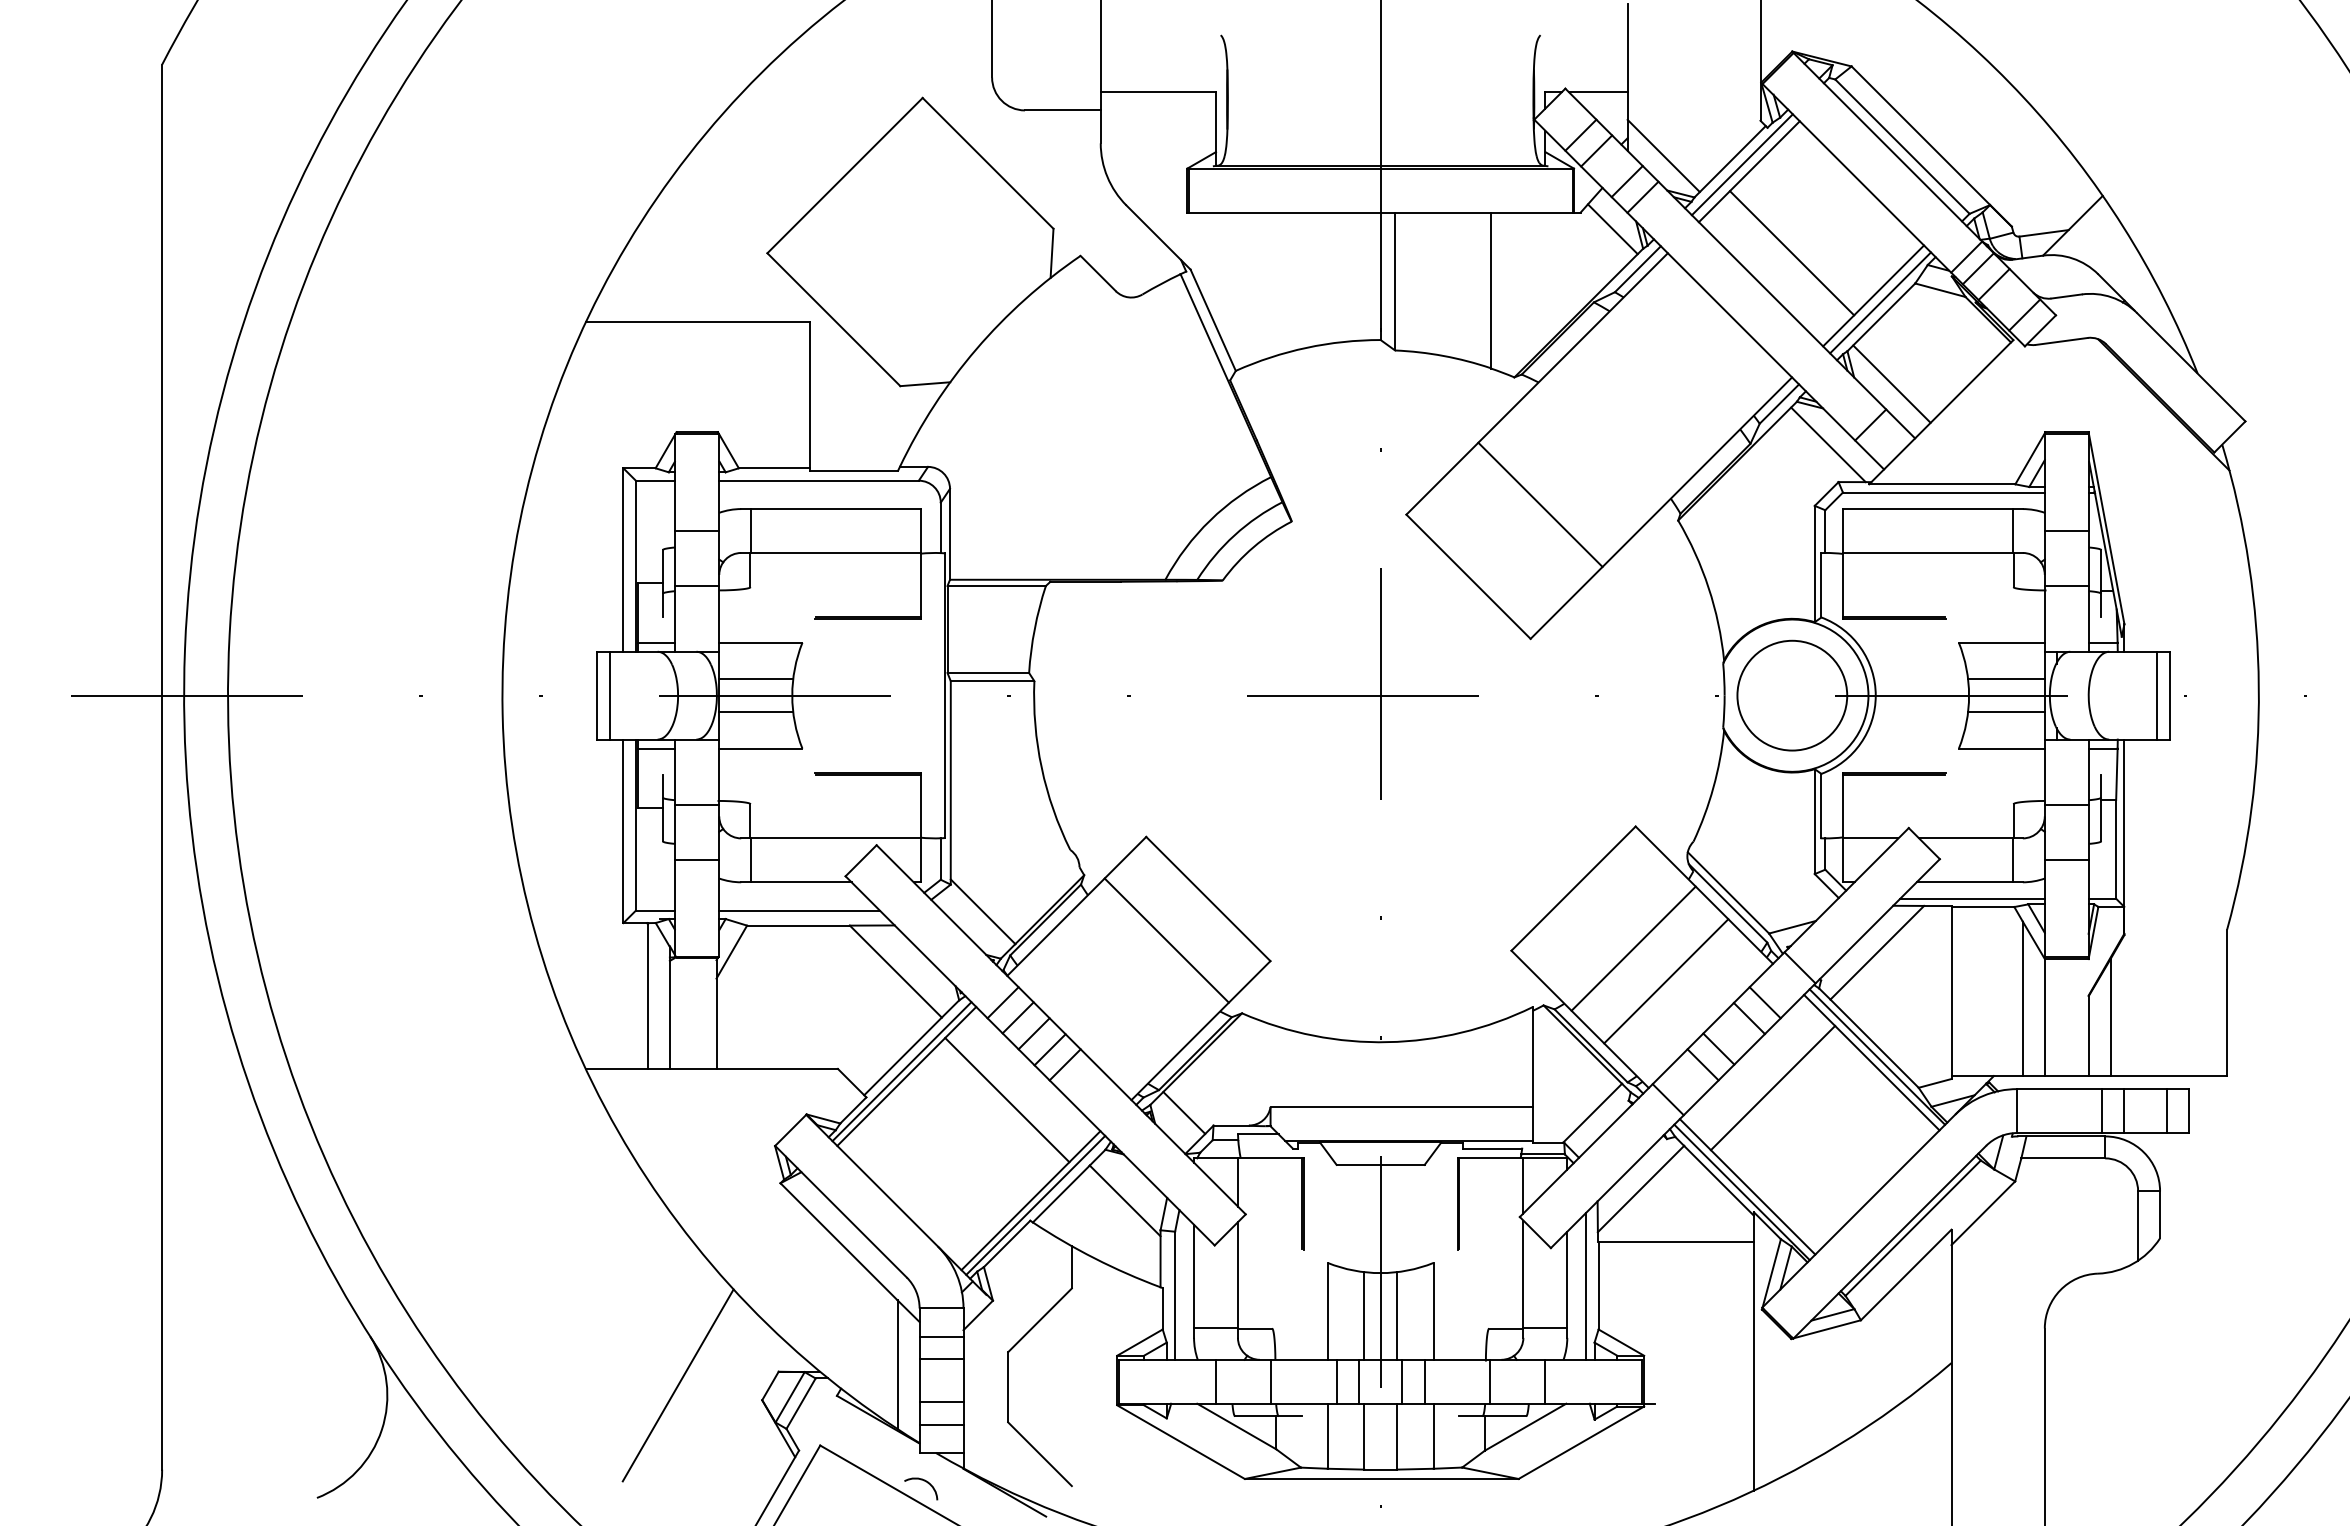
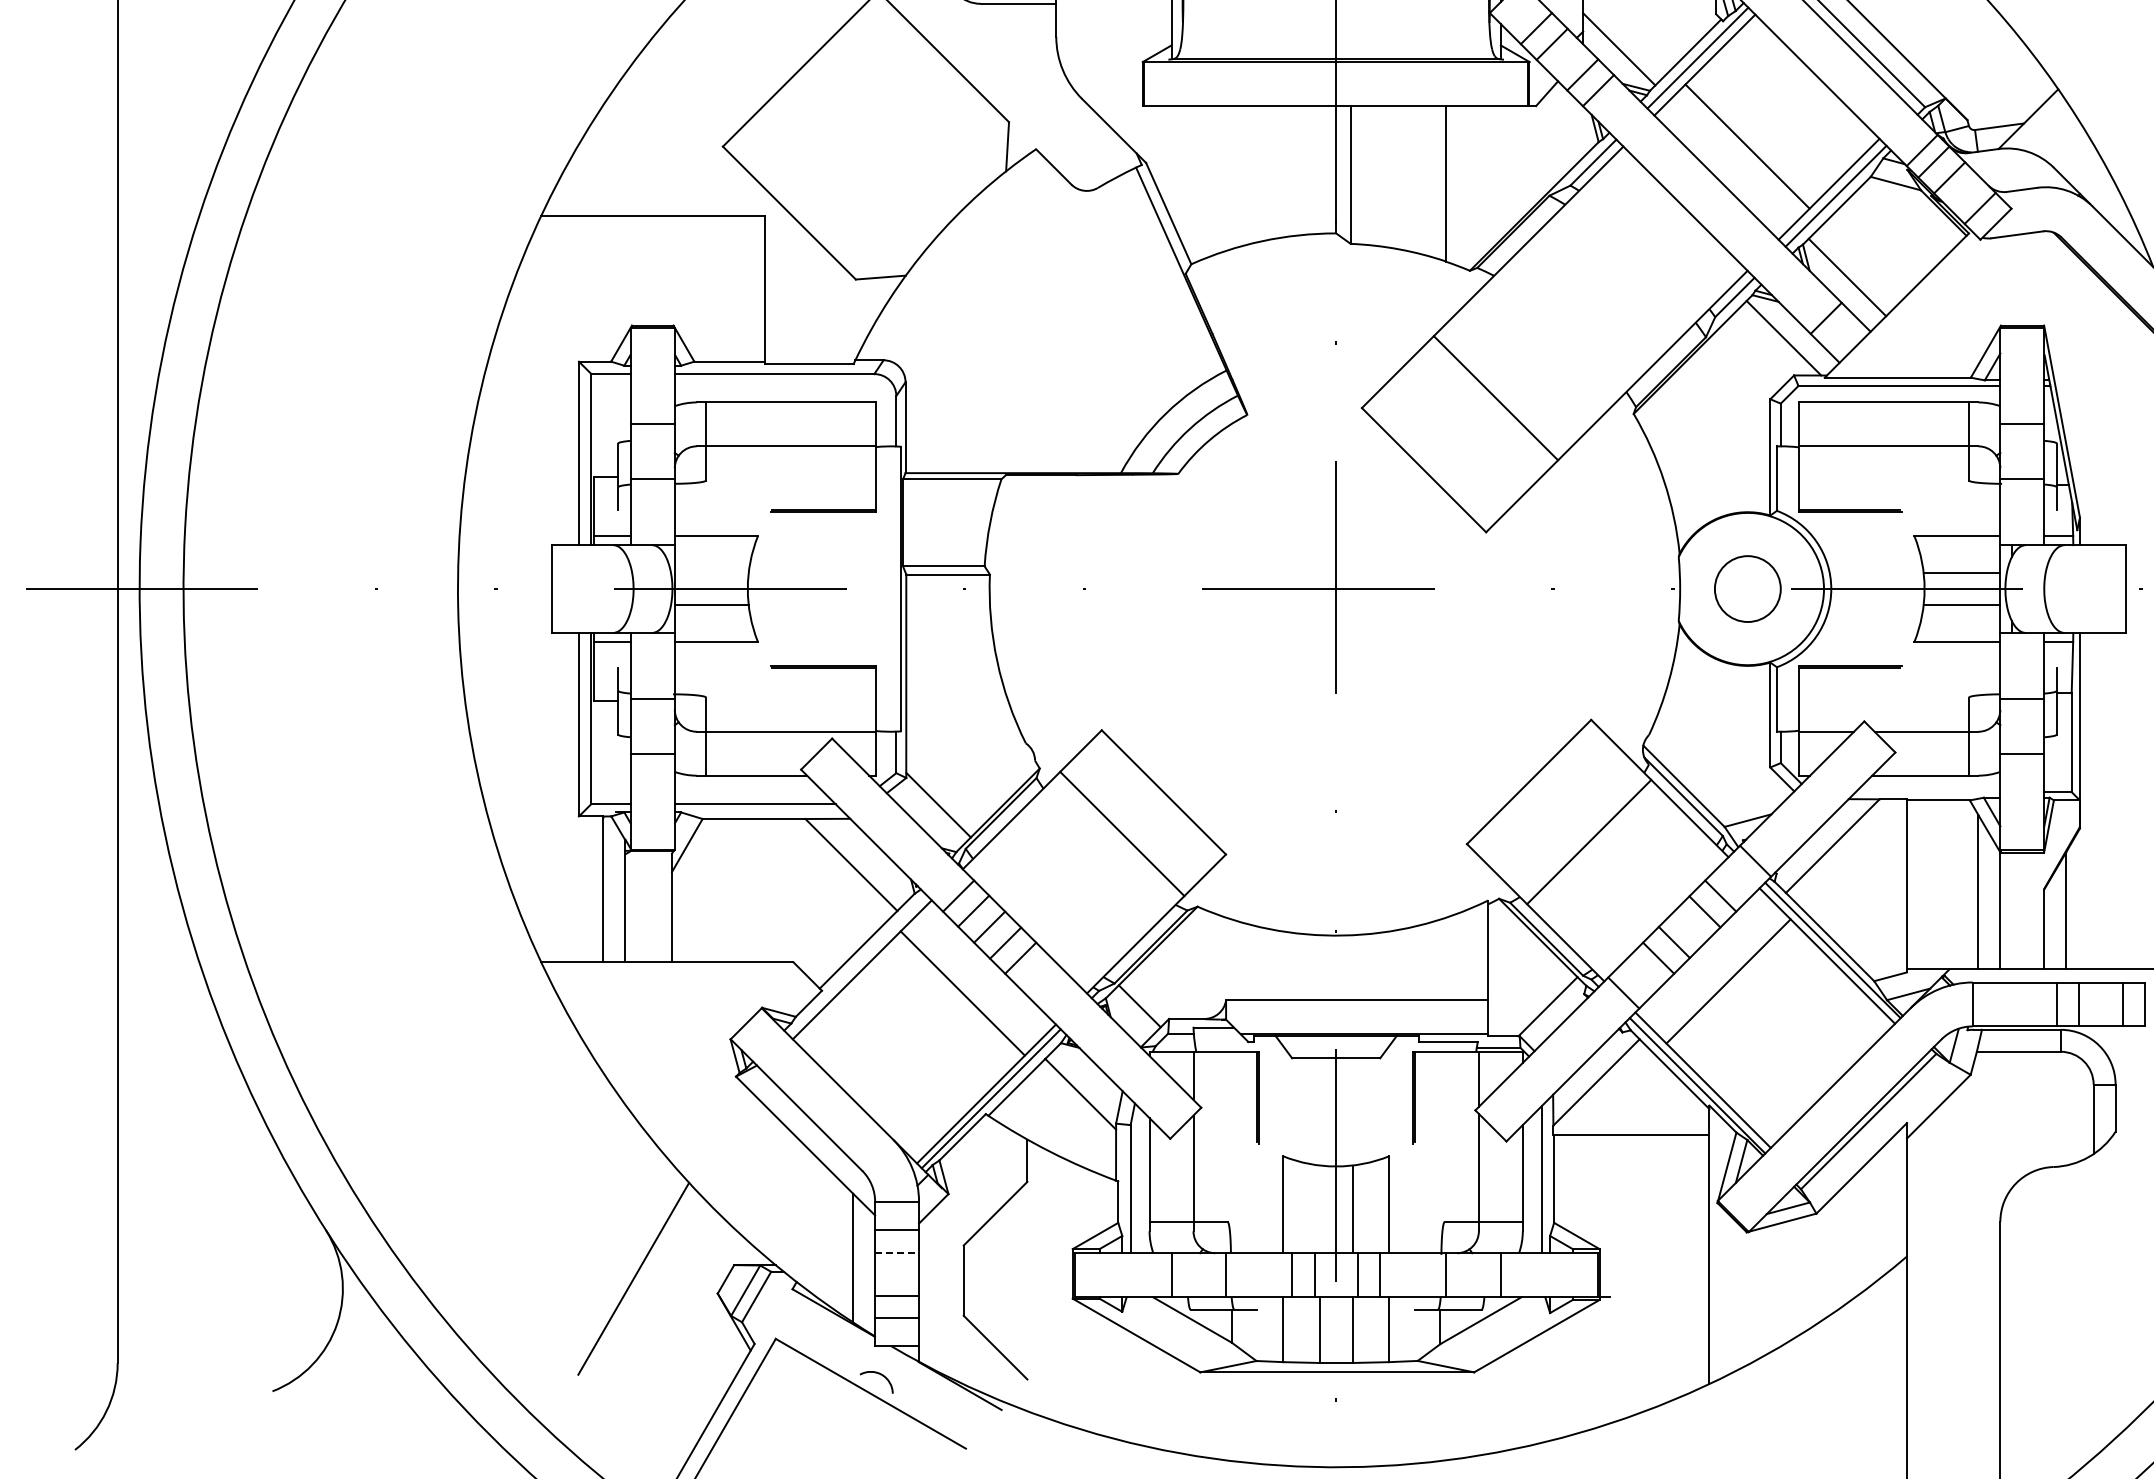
line: (1612, 229) -> (1568, 122), removed
line: (756, 679) -> (712, 572), removed
line: (609, 695) -> (565, 588), removed
circle: (1792, 695) -> (1748, 588), size x0.6
line: (2157, 695) -> (2113, 588), removed
line: (1972, 898) -> (1928, 791), removed
line: (1666, 981) -> (1622, 874), removed
line: (901, 1071) -> (857, 964), removed
line: (1364, 1315) -> (1320, 1208), removed
line: (941, 1359) -> (897, 1252), solid -> dashed

